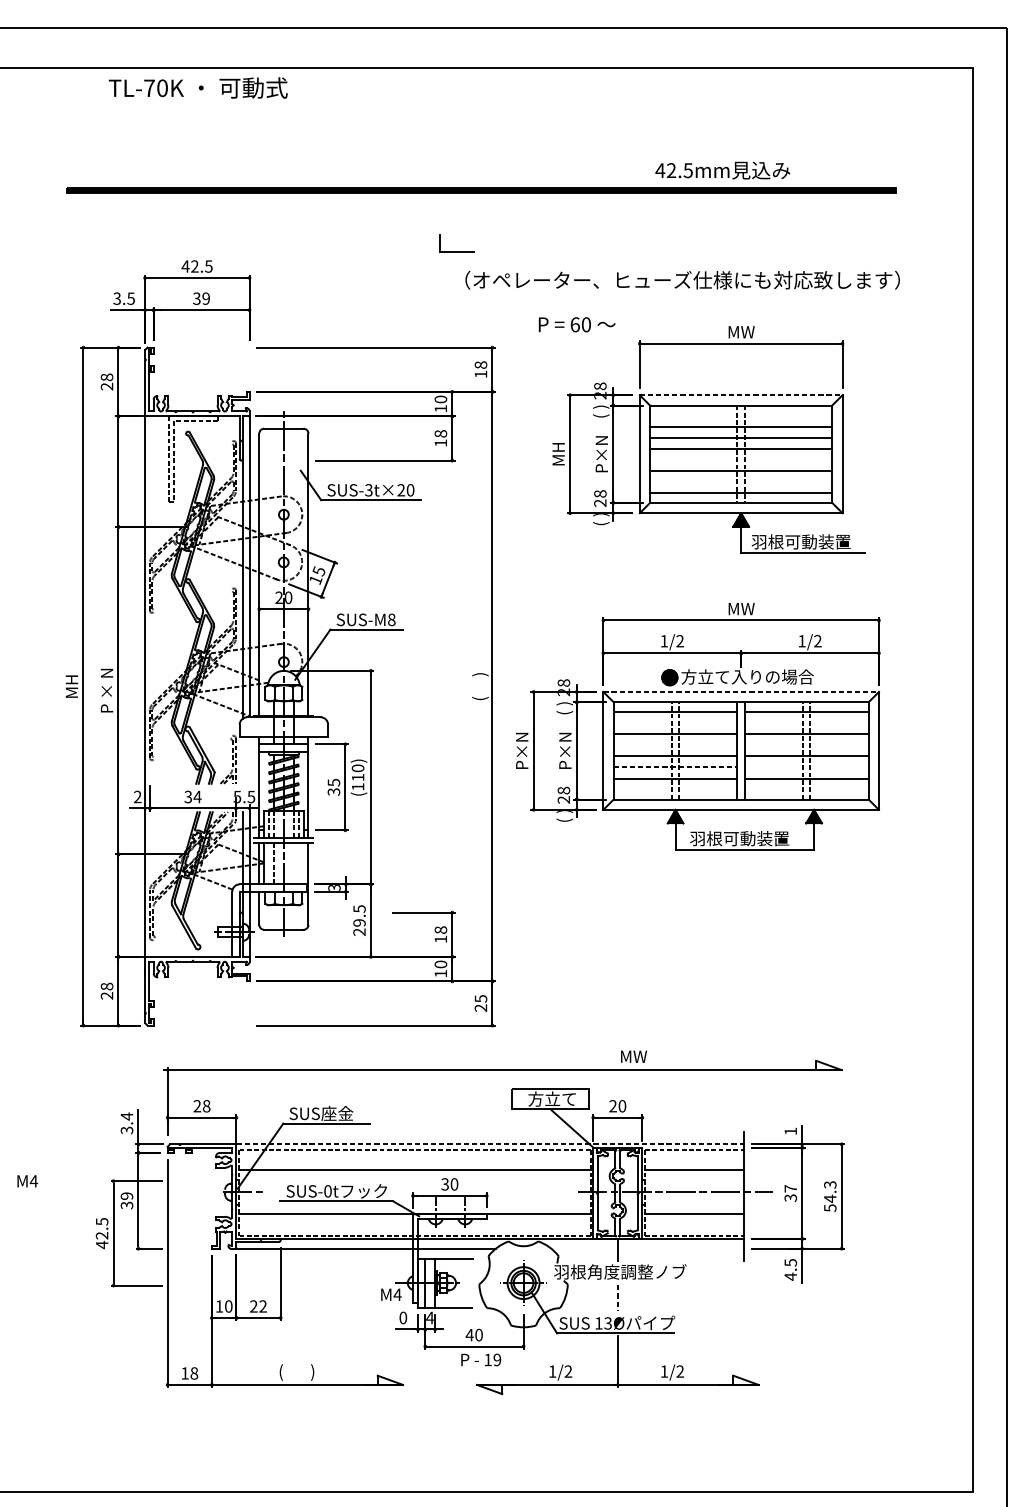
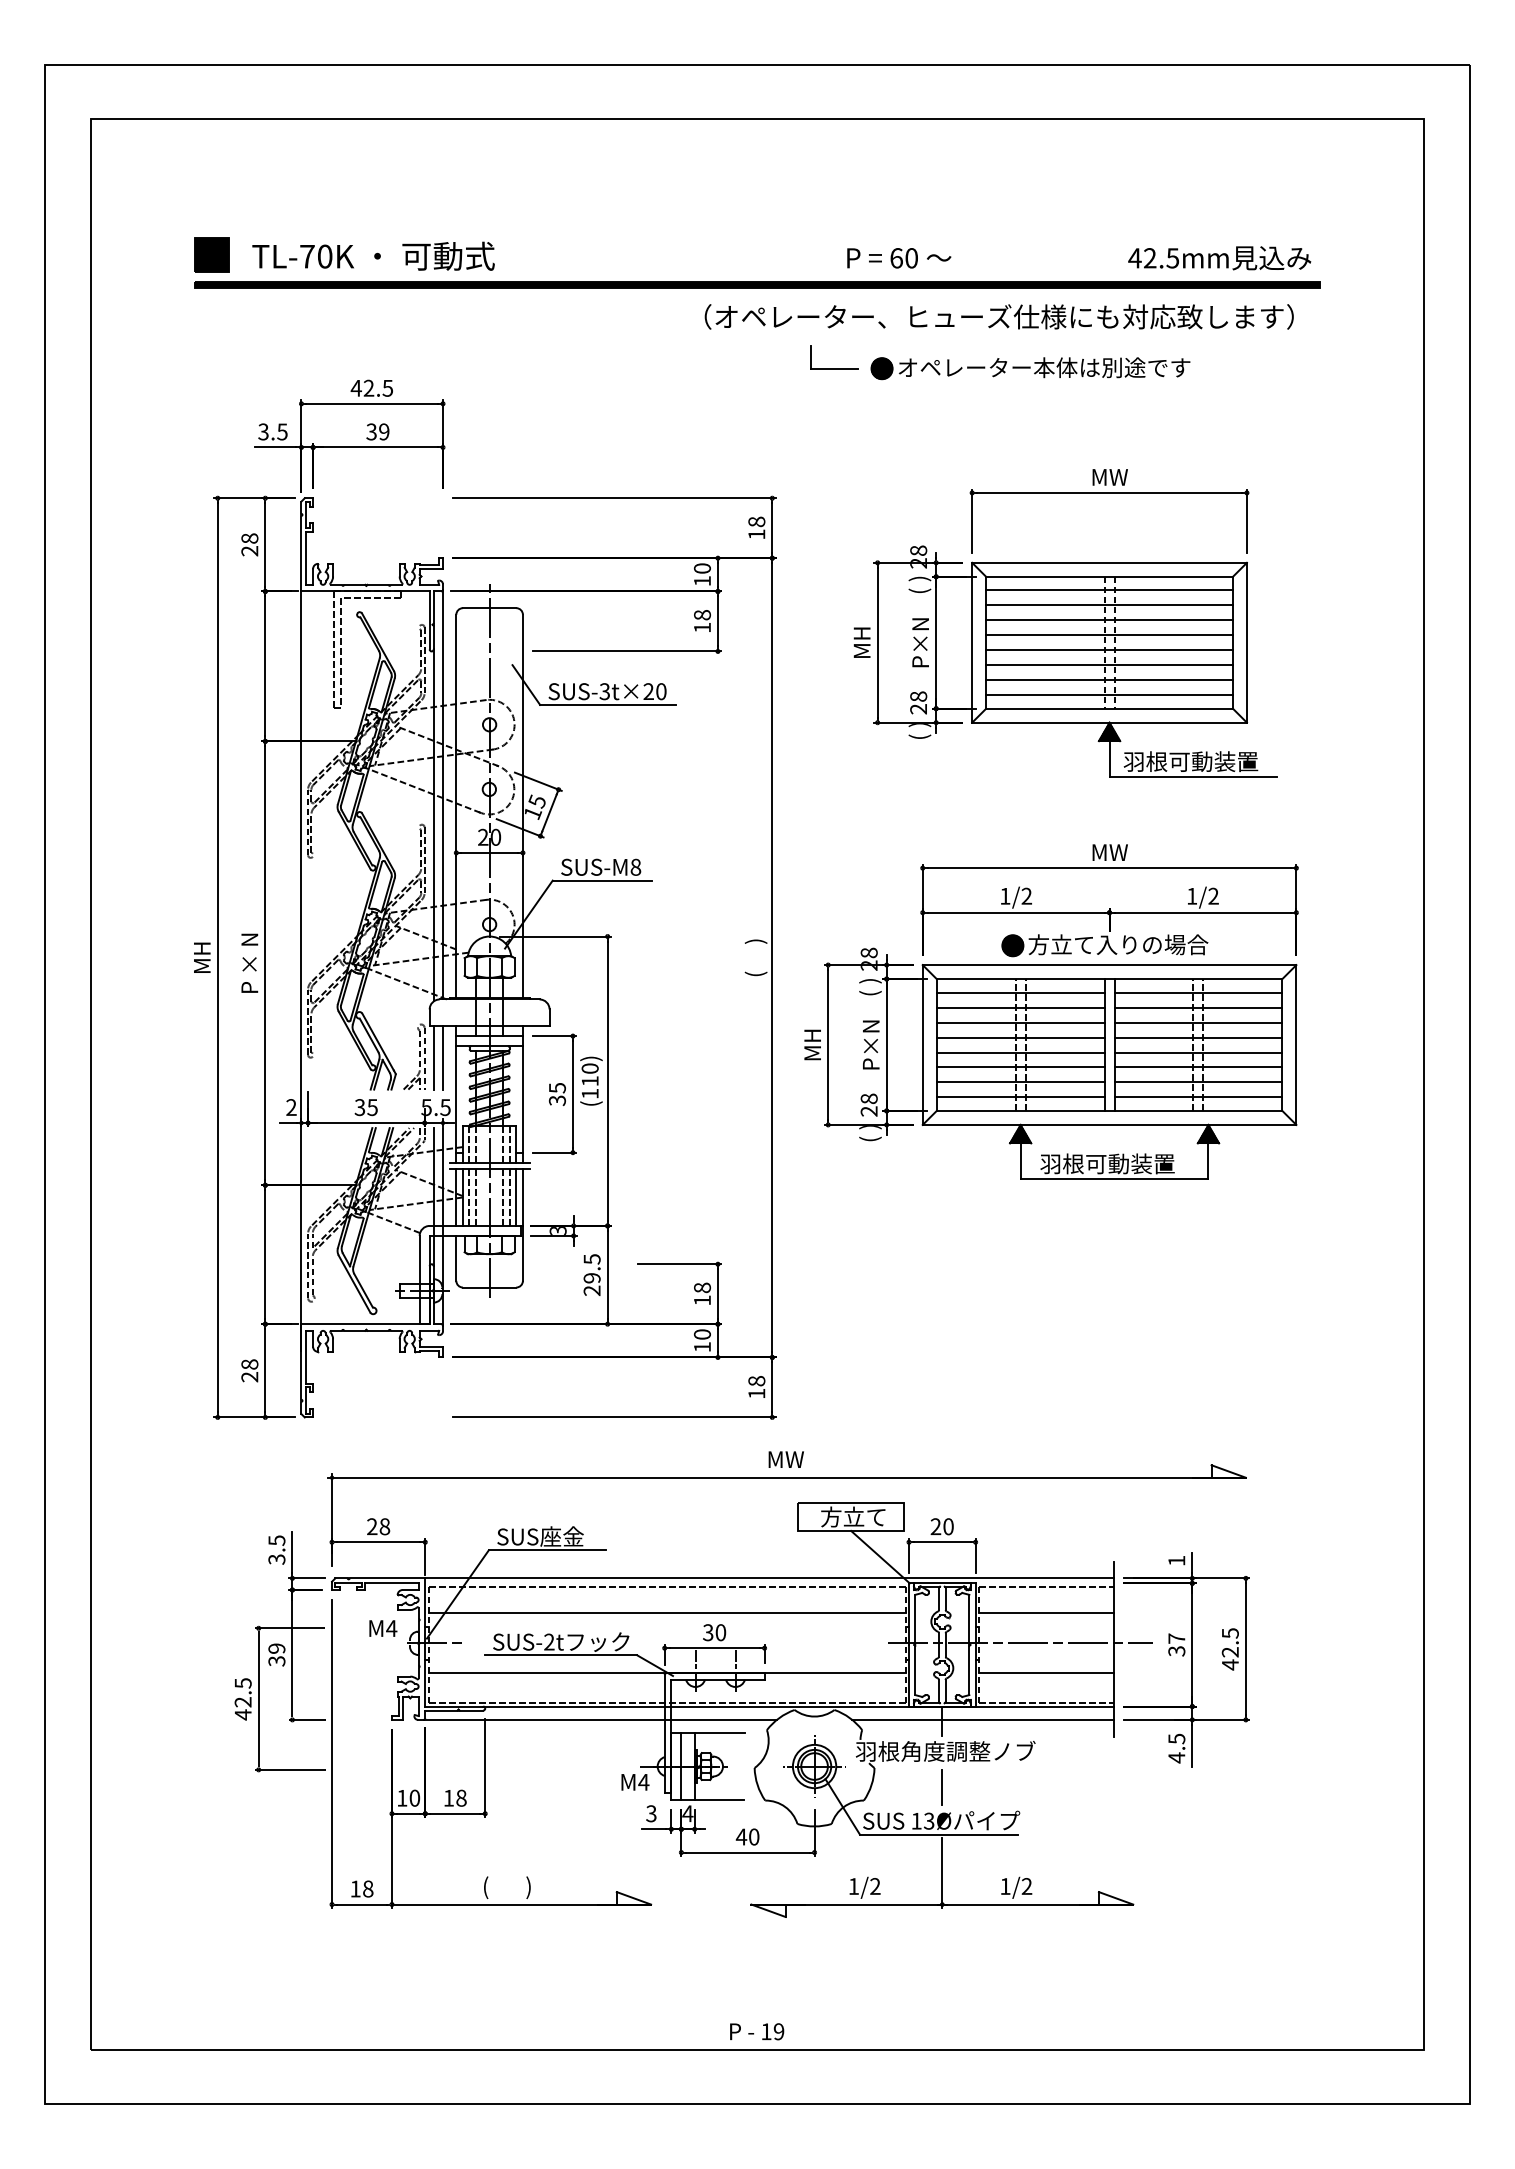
text: (198, 87) -> (373, 255), moved
part: (78, 167) -> (211, 254), added
text: (722, 170) -> (1219, 258), moved
part: (457, 251) -> (834, 368), moved
part: (682, 251) -> (1030, 368), added
text: (682, 279) -> (998, 316), moved
text: (577, 324) -> (899, 258), moved
line: (741, 395) -> (1110, 562), dashed -> solid
line: (741, 415) -> (1109, 590), added
line: (741, 459) -> (1109, 650), added
line: (741, 482) -> (1109, 680), added
line: (741, 692) -> (1109, 965), dashed -> solid
line: (675, 723) -> (1020, 1007), added
line: (806, 723) -> (1198, 1007), added
line: (675, 745) -> (1020, 1037), added
line: (806, 745) -> (1198, 1037), added
text: (522, 750) -> (812, 1044), P×N -> MH
line: (242, 760) -> (433, 1057), added
line: (249, 760) -> (443, 1057), added
line: (675, 767) -> (1020, 1067), dashed -> solid
line: (806, 767) -> (1198, 1067), added
line: (675, 789) -> (1020, 1097), added
line: (806, 789) -> (1198, 1097), added
text: (197, 797) -> (372, 1107), 34 -> 35
line: (268, 863) -> (468, 1197), added
line: (293, 863) -> (502, 1197), added
line: (299, 863) -> (510, 1197), added
line: (303, 863) -> (516, 1197), added
text: (480, 1003) -> (756, 1387), 25 -> 18
text: (633, 1056) -> (785, 1459), moved
text: (126, 1116) -> (276, 1540), 3.4 -> 3.5
line: (490, 1144) -> (769, 1578), dashed -> solid
text: (27, 1181) -> (383, 1628), moved
text: (328, 1190) -> (549, 1641), SUS-0t -> SUS-2t
text: (829, 1196) -> (1229, 1649), 54.3 -> 42.5
line: (647, 1248) -> (982, 1719), added
line: (617, 1298) -> (942, 1787), dashed -> solid
text: (257, 1305) -> (454, 1797), 22 -> 18
text: (403, 1317) -> (651, 1813), 0 -> 3
text: (481, 1359) -> (757, 2031), moved

